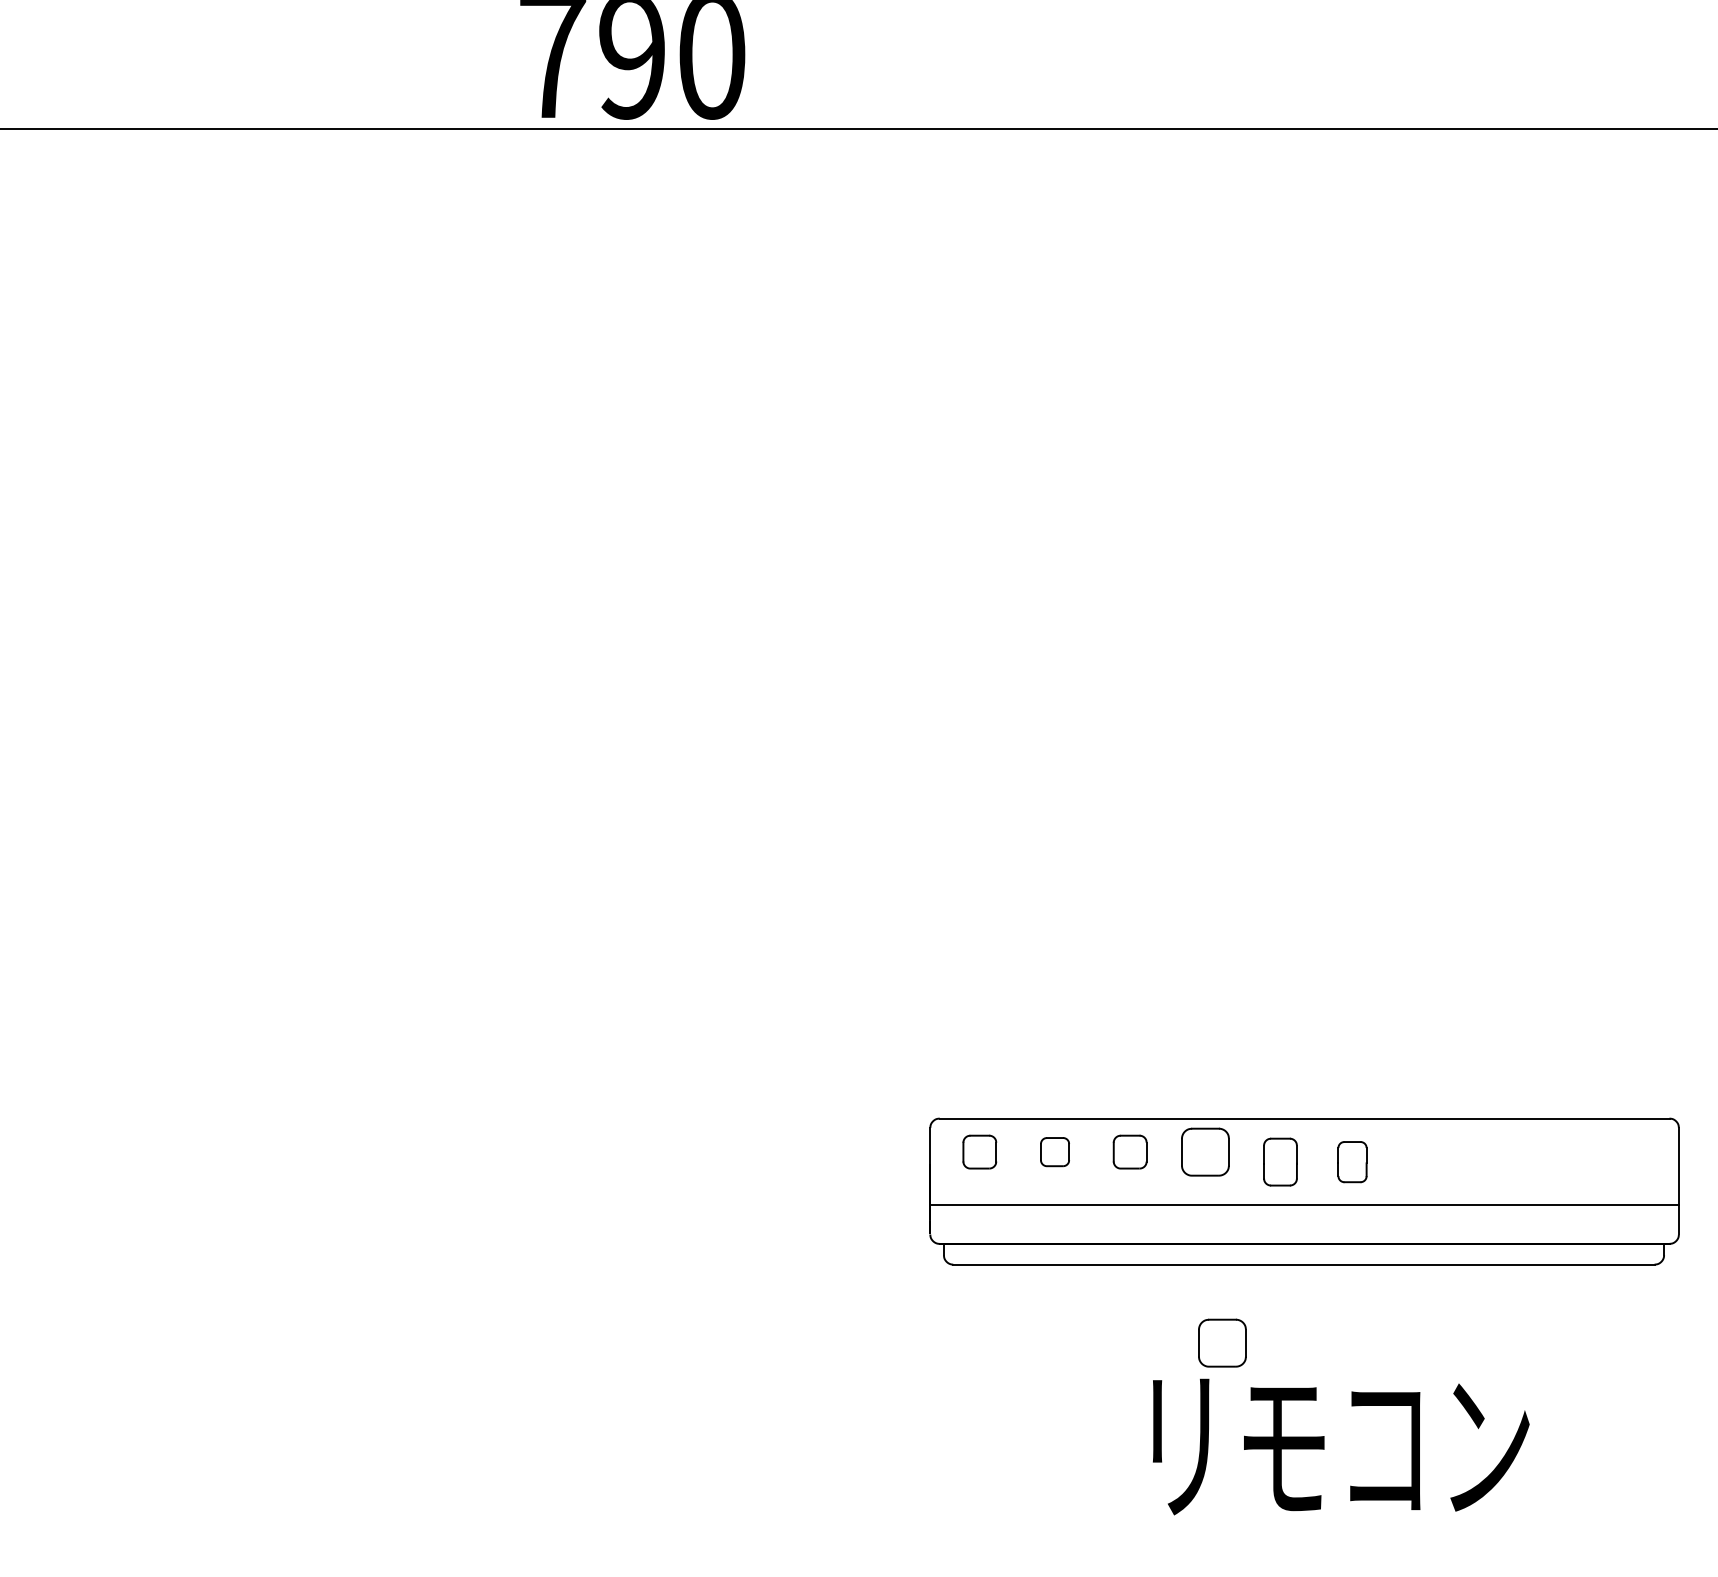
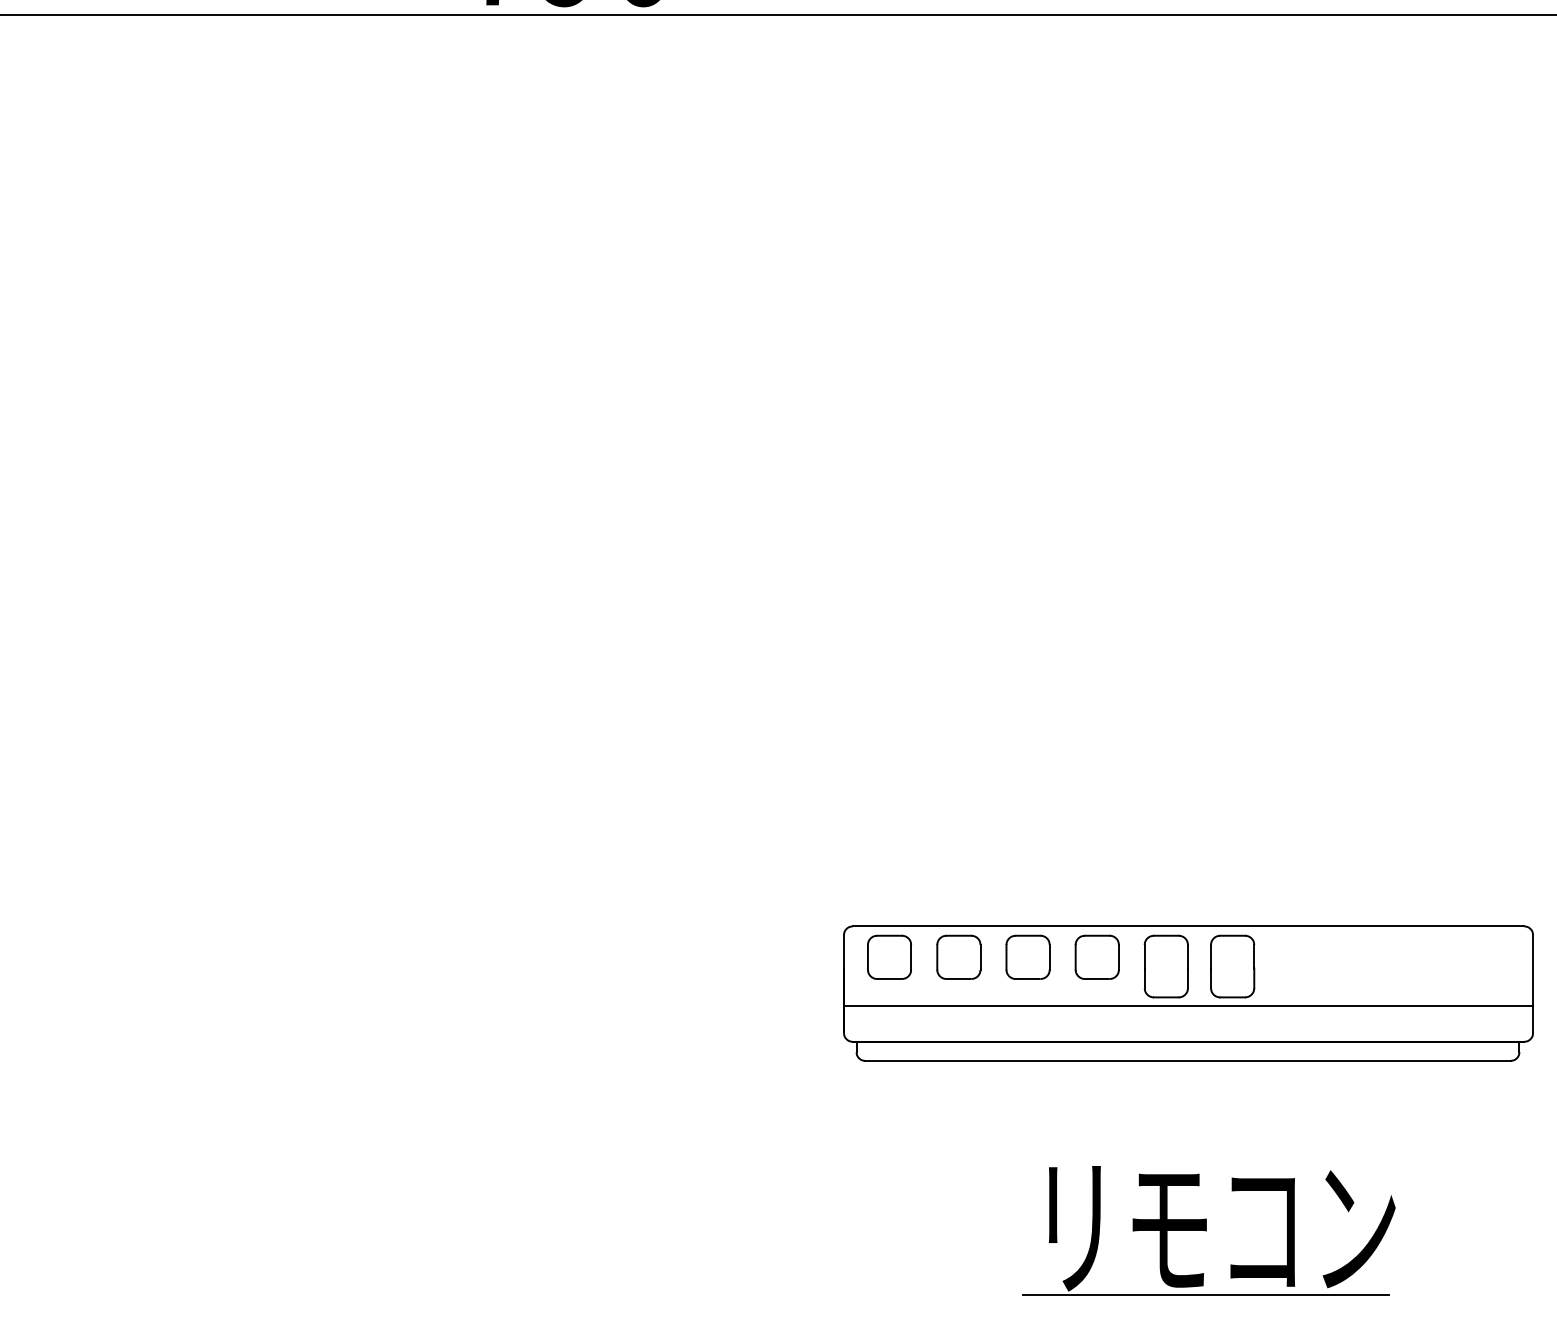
part: (979, 1151) -> (889, 956), size x1.43
part: (1054, 1151) -> (958, 956), size x1.67
part: (1129, 1151) -> (1027, 956), size x1.43
part: (1280, 1161) -> (1166, 965), size x1.43
part: (1352, 1161) -> (1232, 965), size x1.67
part: (1222, 1342) -> (1112, 1132), removed
line: (1323, 1519) -> (1205, 1295), added

